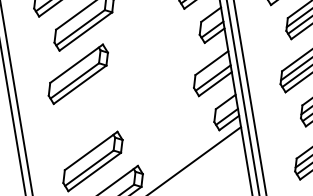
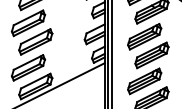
part: (98, 107) -> (35, 41), added

